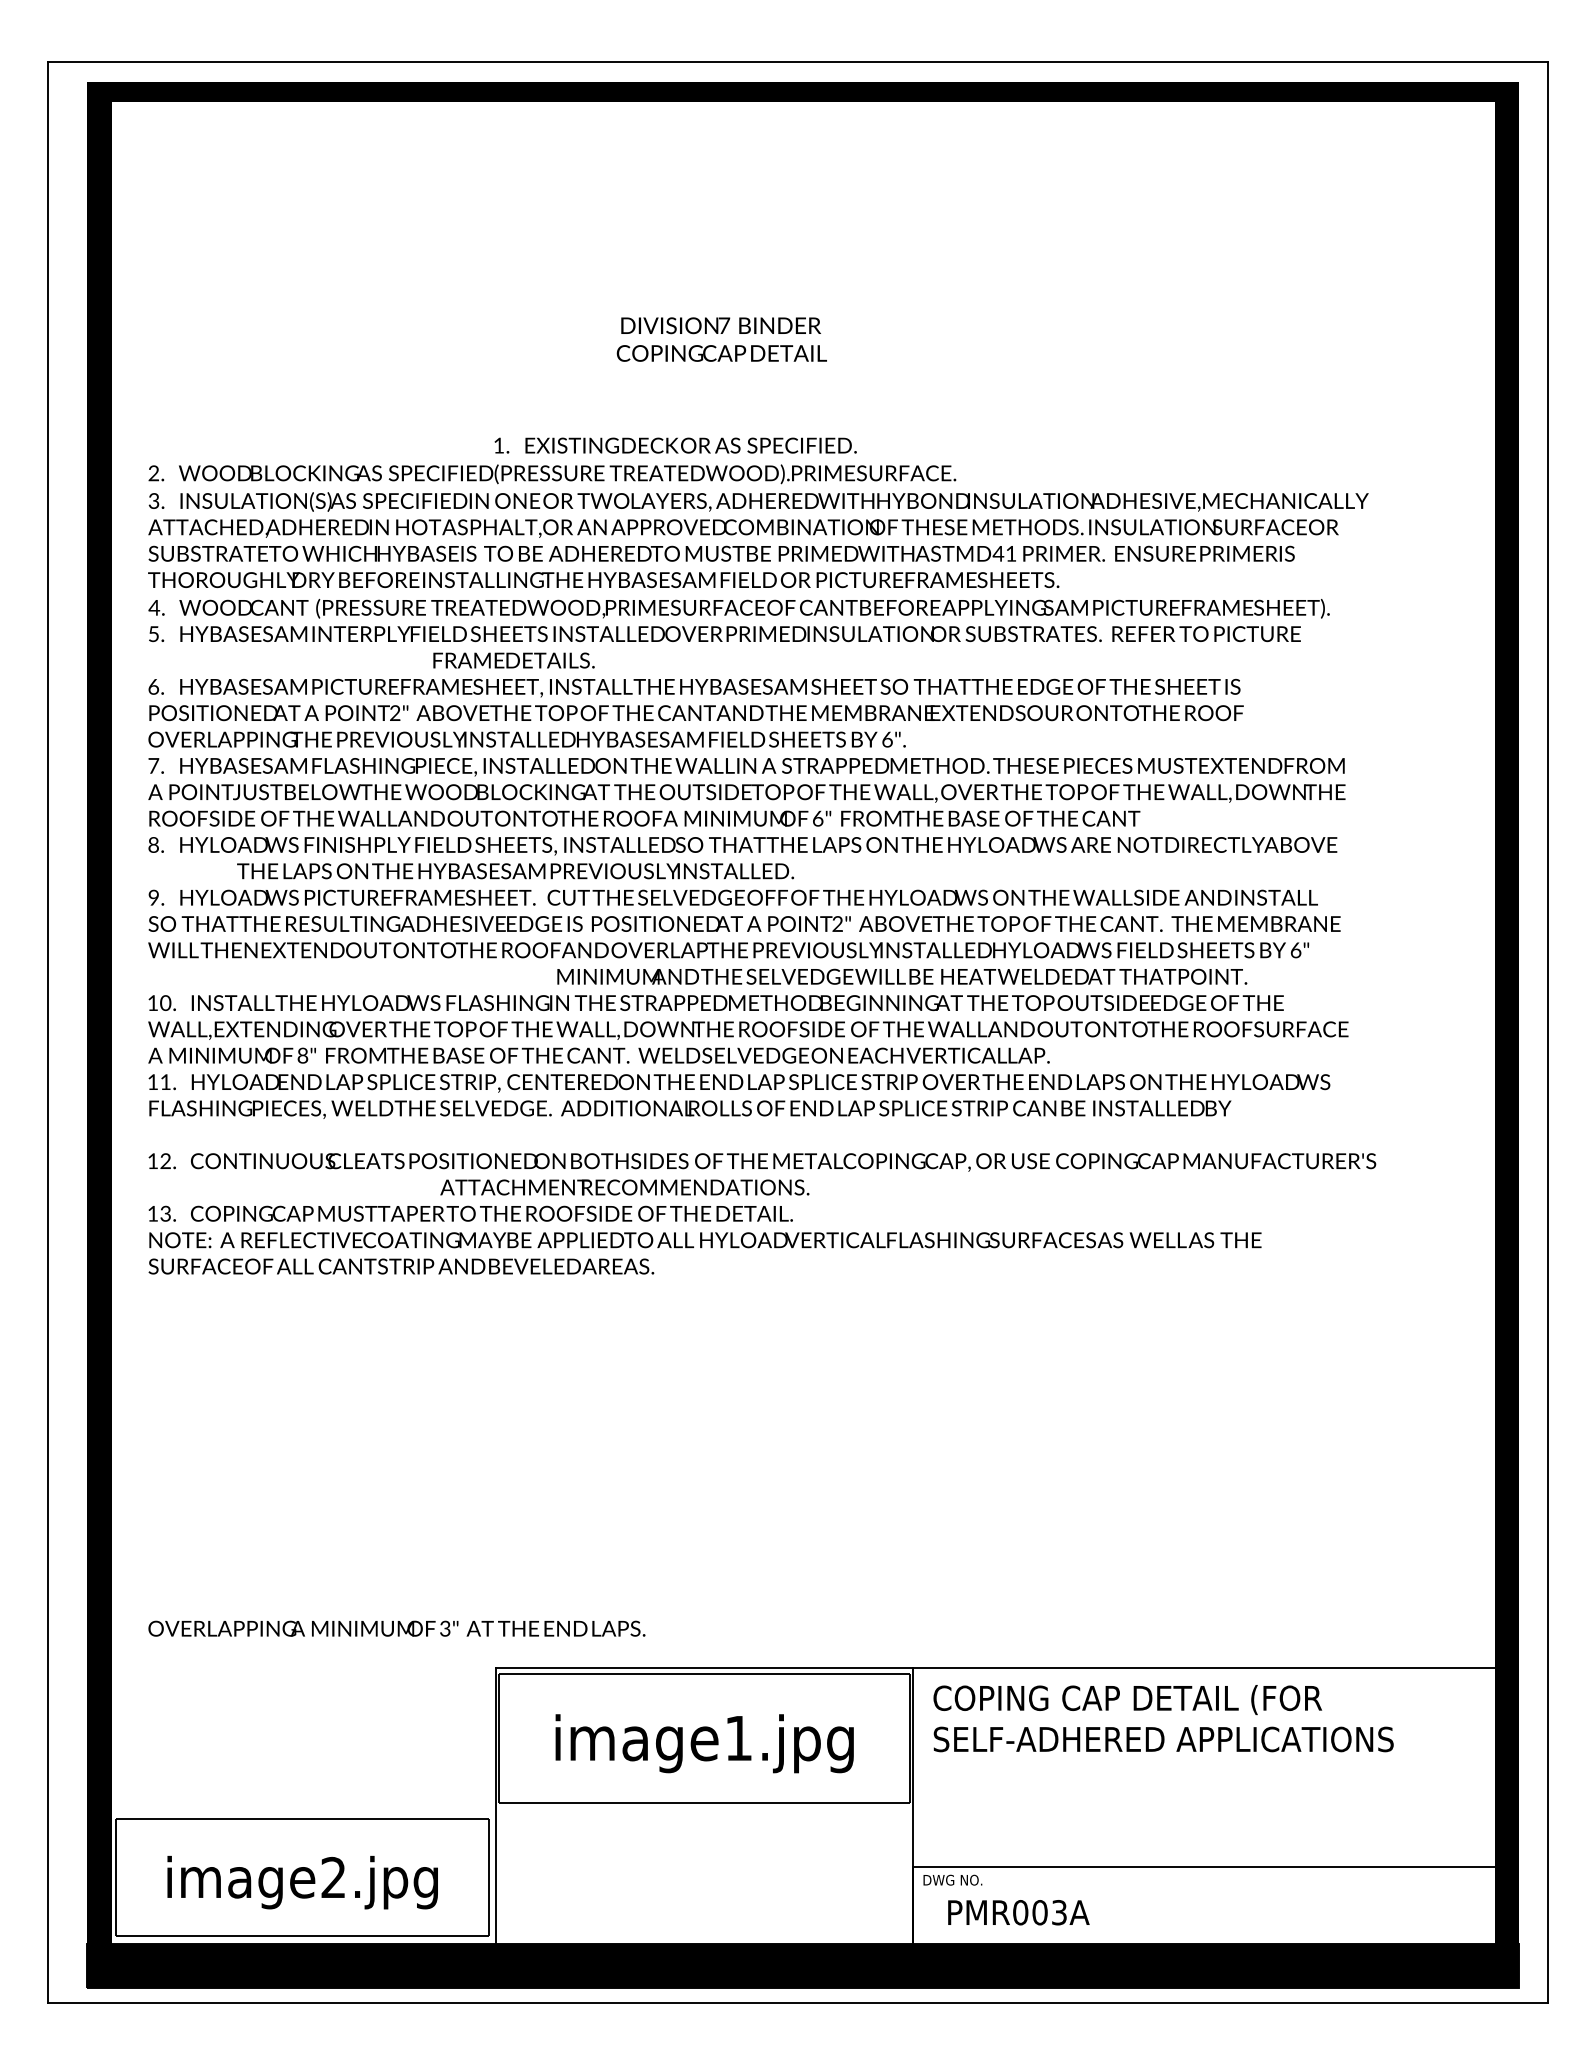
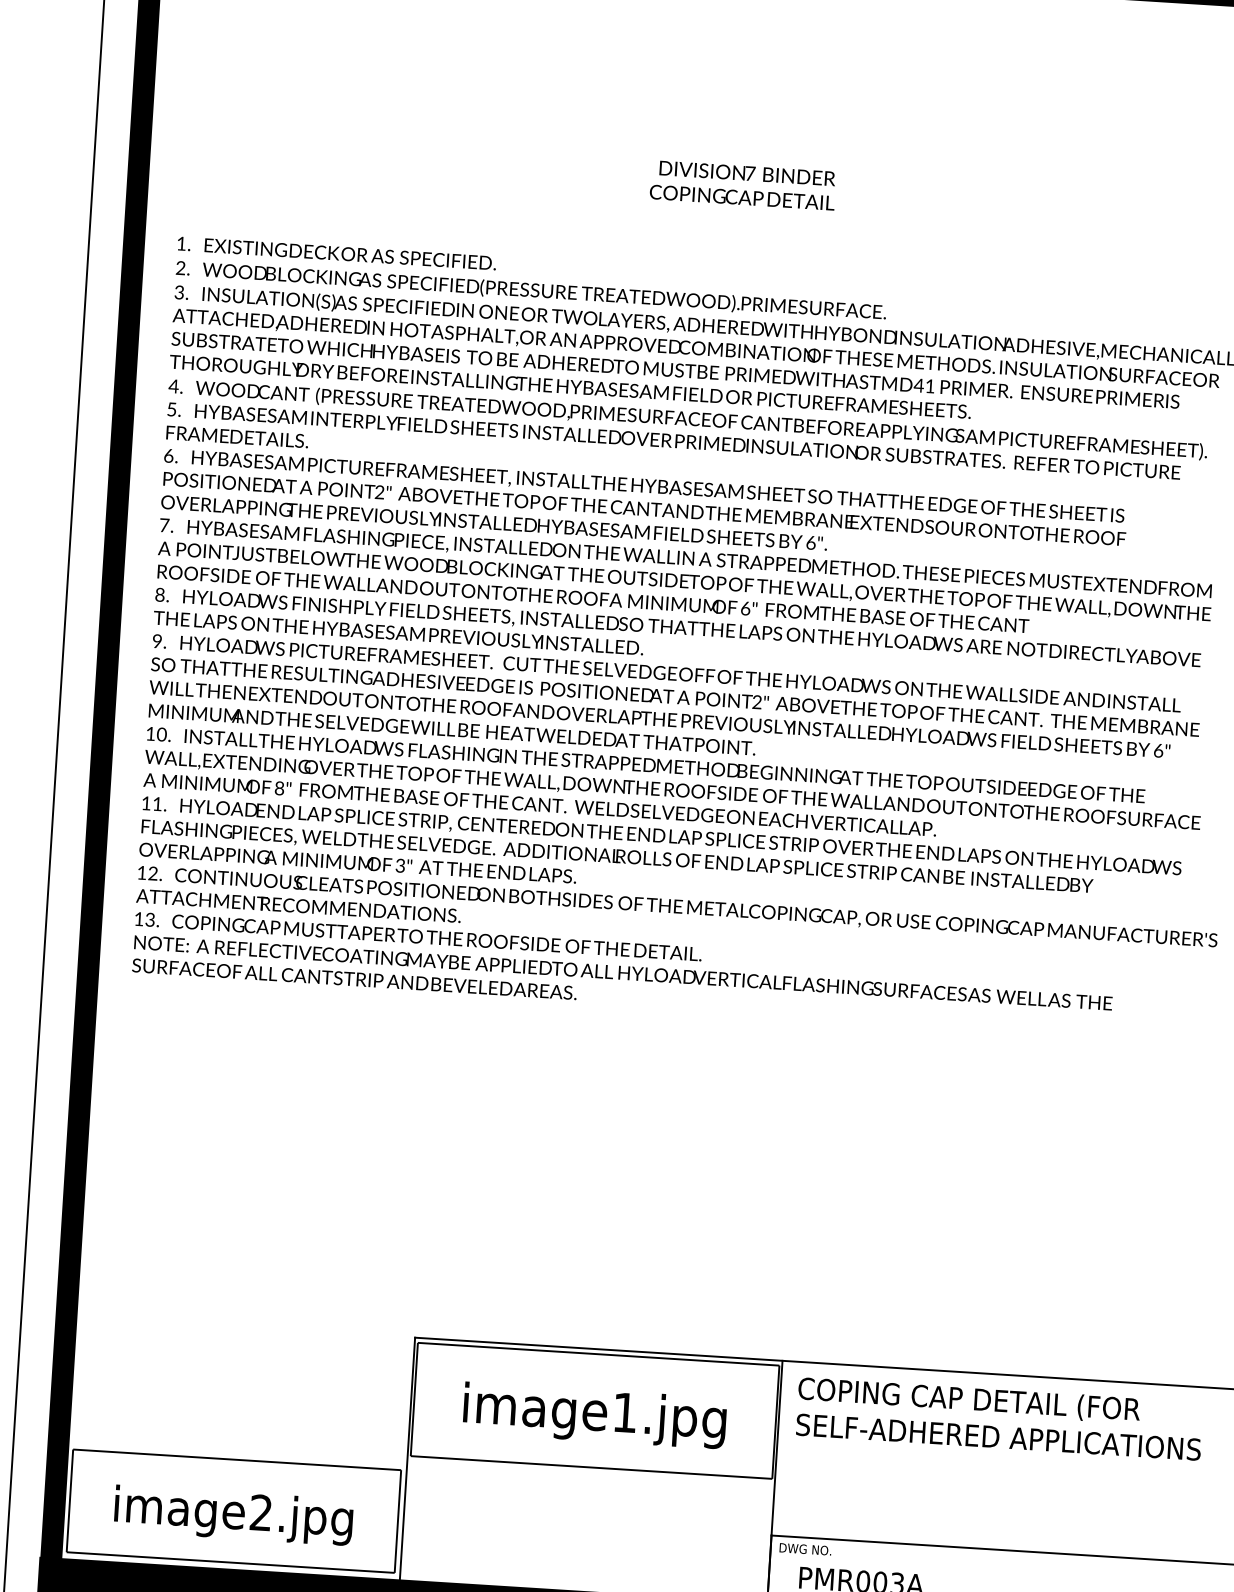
text: (720, 325) -> (746, 173), moved
text: (721, 353) -> (741, 197), moved
text: (675, 445) -> (336, 253), moved
text: (513, 660) -> (236, 436), moved
text: (515, 871) -> (398, 633), moved
text: (902, 976) -> (452, 729), moved
text: (624, 1187) -> (298, 905), moved
text: (396, 1628) -> (357, 862), moved

